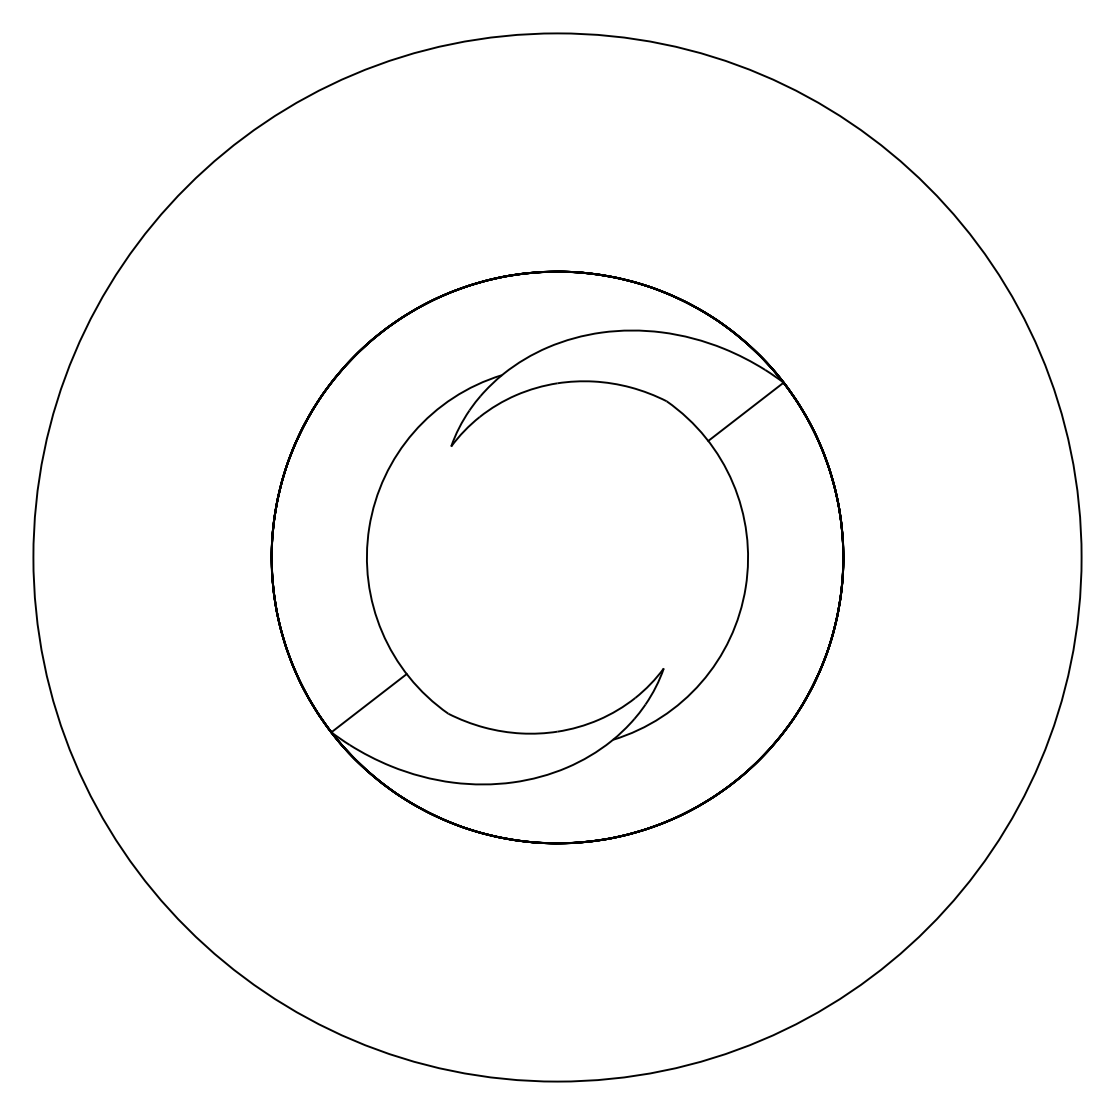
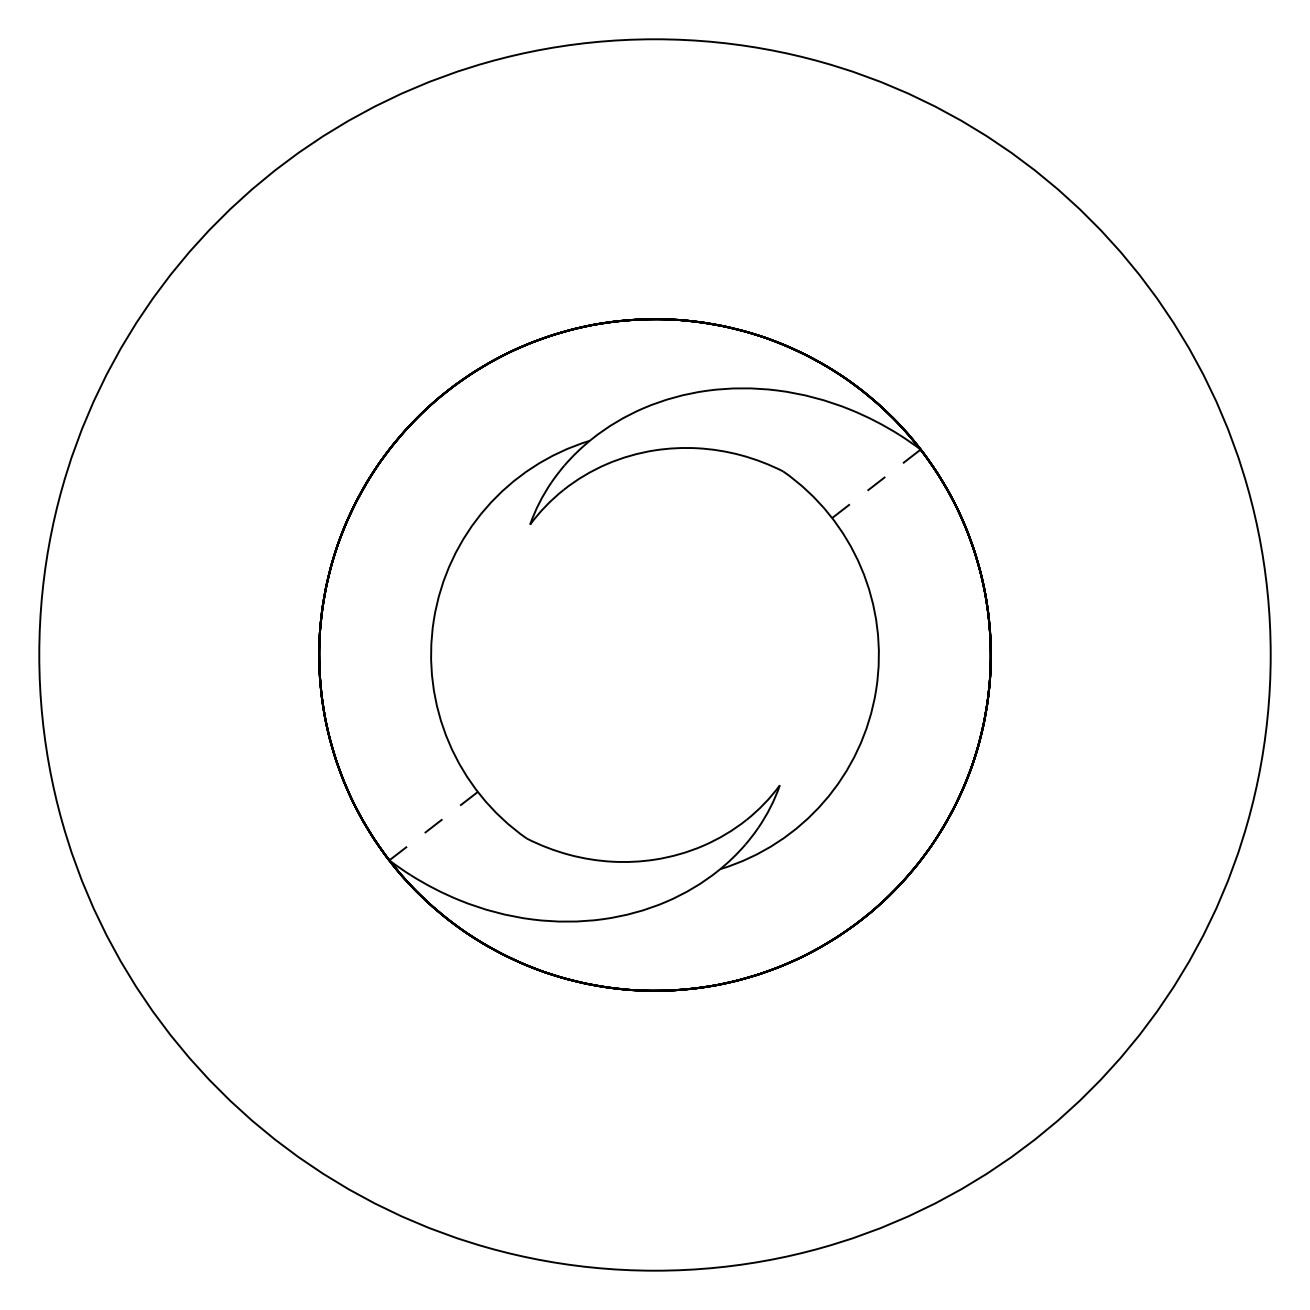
line: (746, 411) -> (876, 483), solid -> dashed
line: (368, 703) -> (433, 826), solid -> dashed

